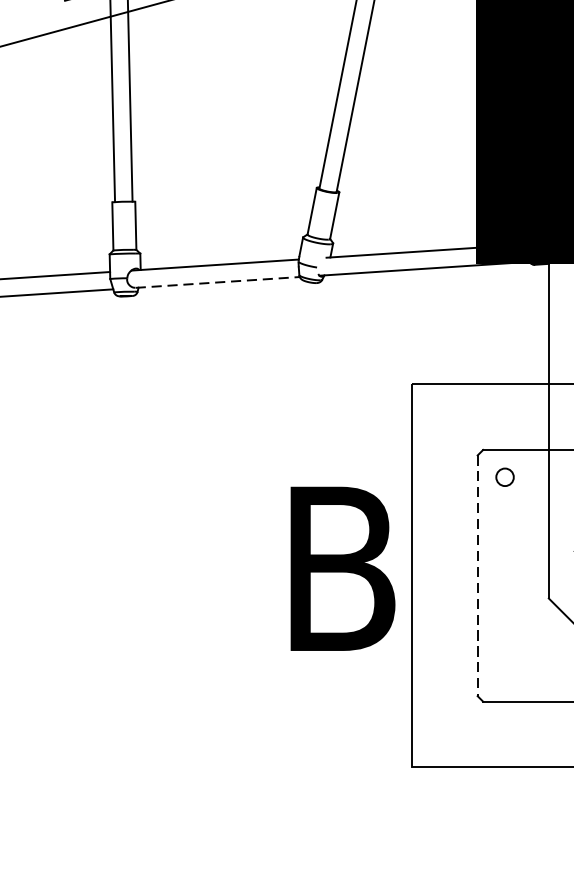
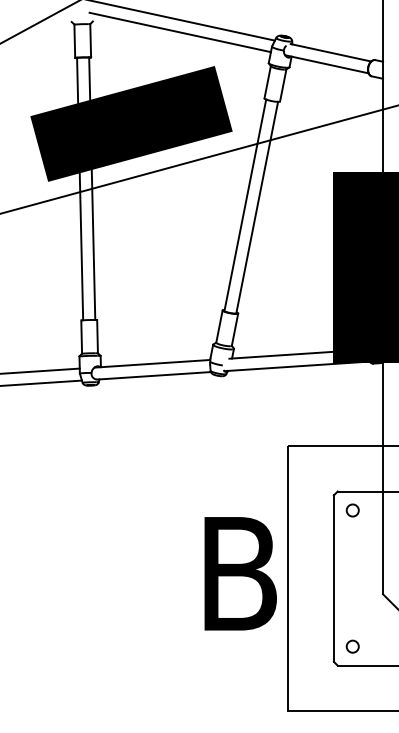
line: (218, 281) -> (154, 375), dashed -> solid
line: (477, 577) -> (333, 579), dashed -> solid
circle: (504, 674) -> (352, 646), added

